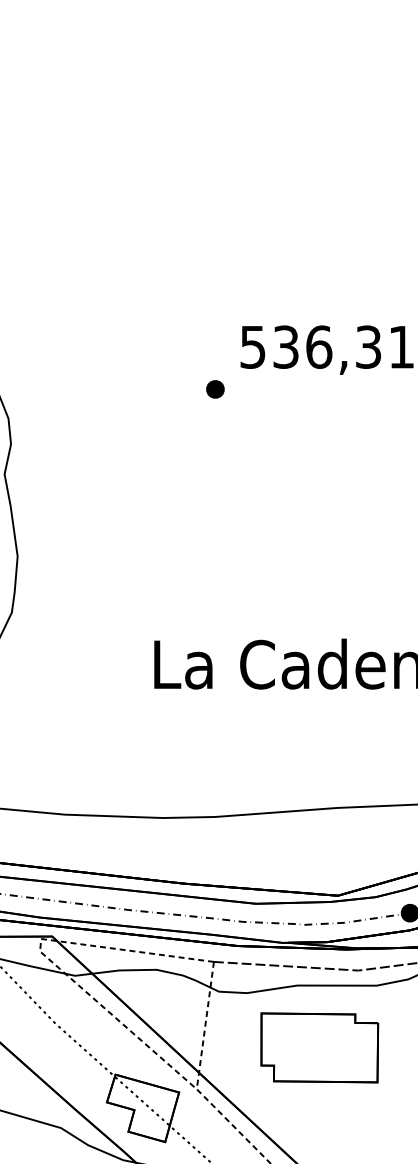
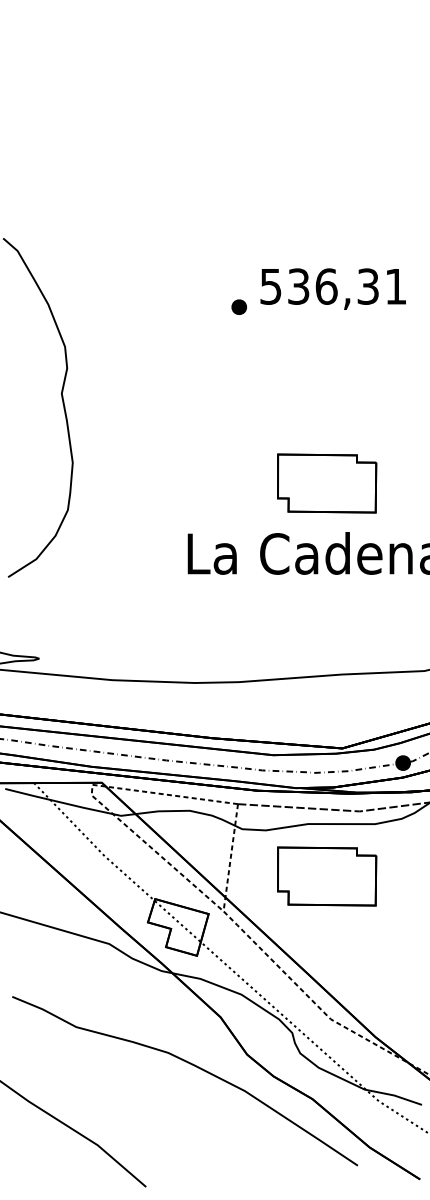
part: (214, 388) -> (238, 306), moved
part: (320, 581) -> (327, 483), added

